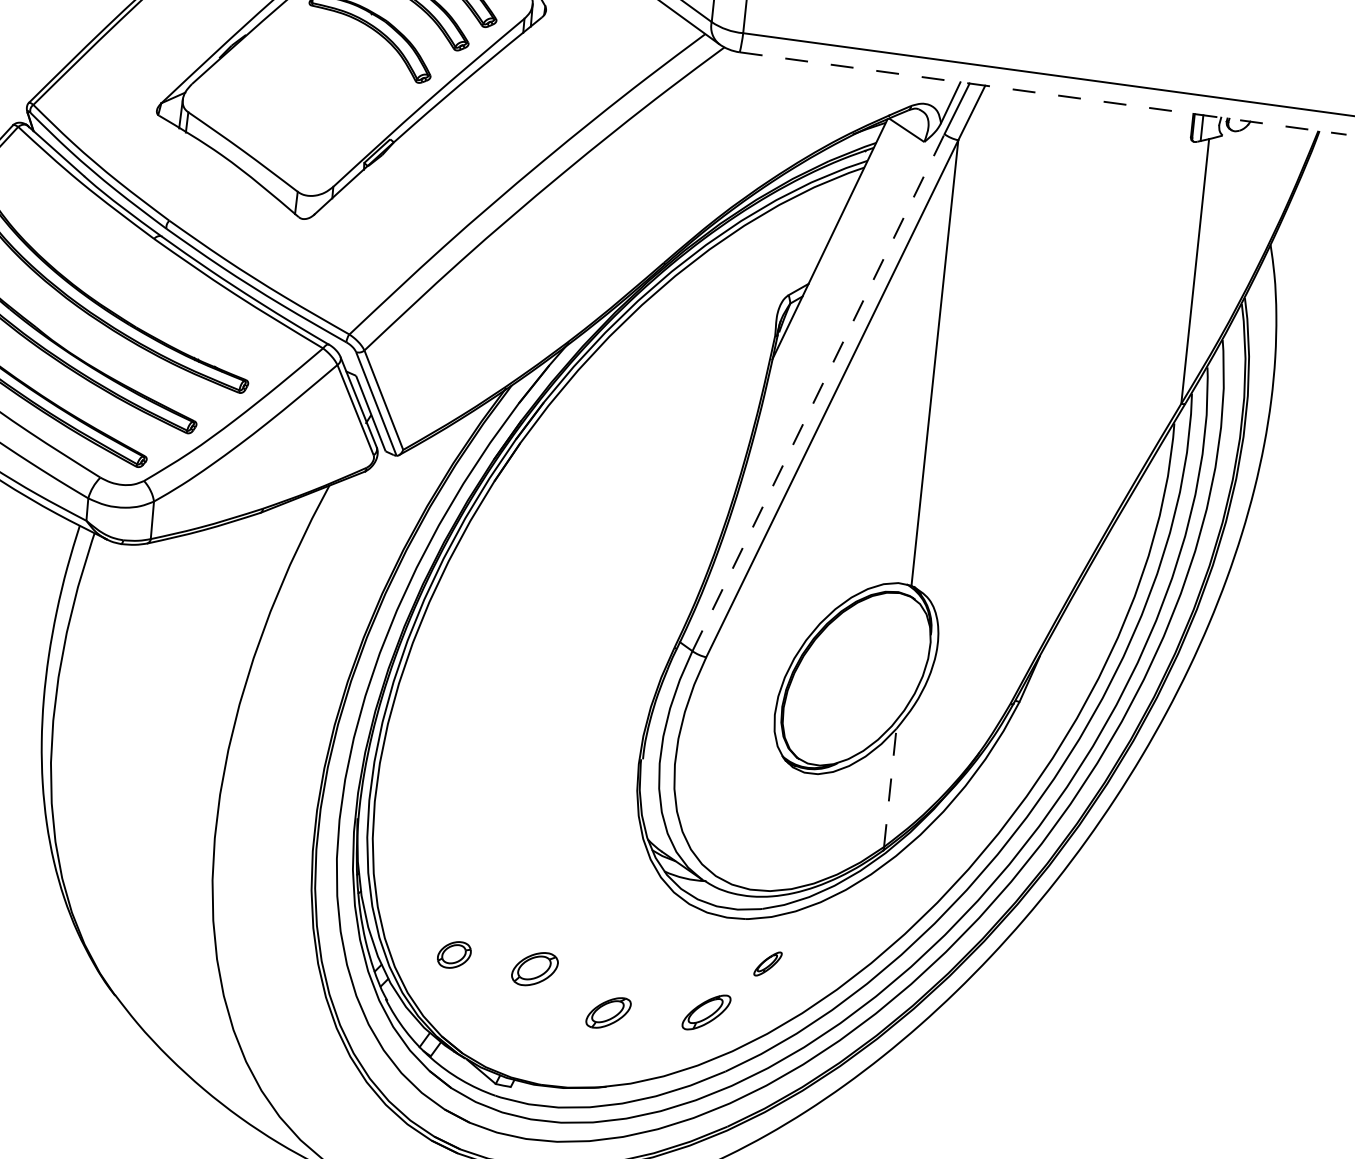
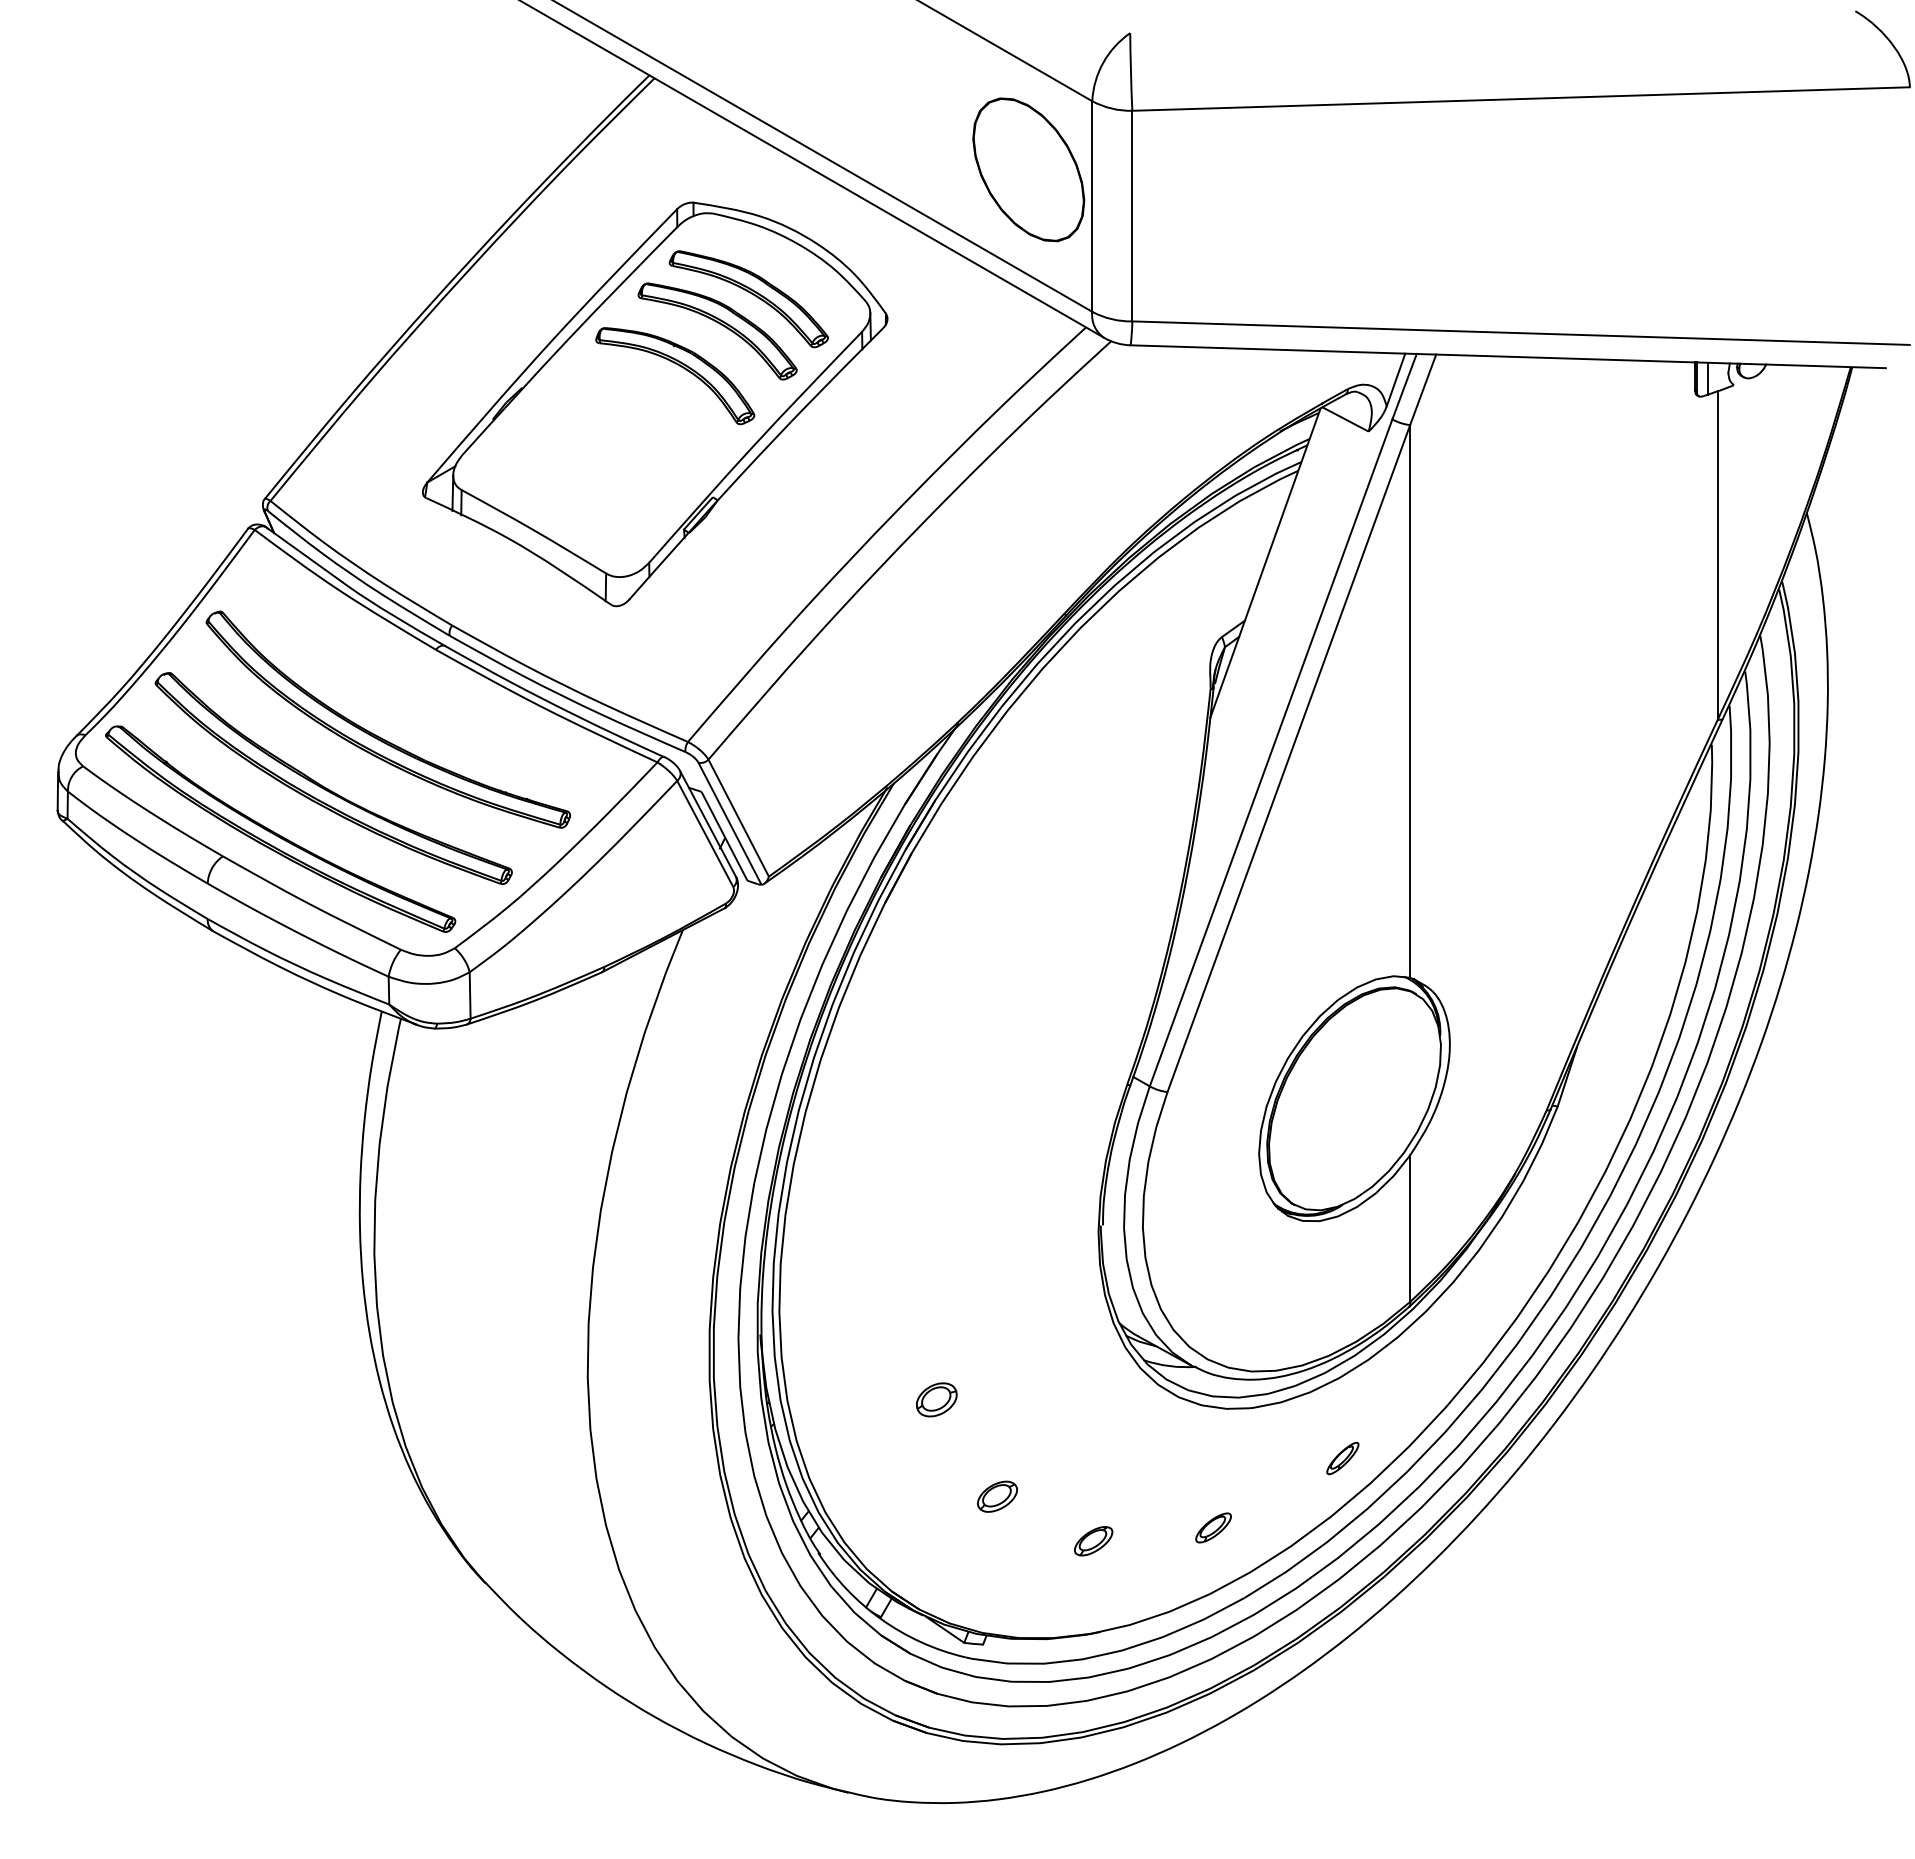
line: (1043, 93) -> (1508, 356), dashed -> solid
line: (818, 392) -> (1271, 752), dashed -> solid
line: (890, 787) -> (1410, 1228), dashed -> solid
part: (454, 954) -> (936, 1399), moved
part: (767, 963) -> (1342, 1458), moved
part: (534, 968) -> (997, 1496), size x0.71
part: (706, 1012) -> (1213, 1527), size x0.62
part: (608, 1013) -> (1093, 1541), size x0.71

